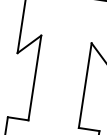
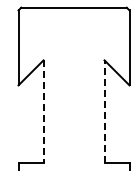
line: (34, 78) -> (43, 112), solid -> dashed
line: (85, 85) -> (104, 111), solid -> dashed

